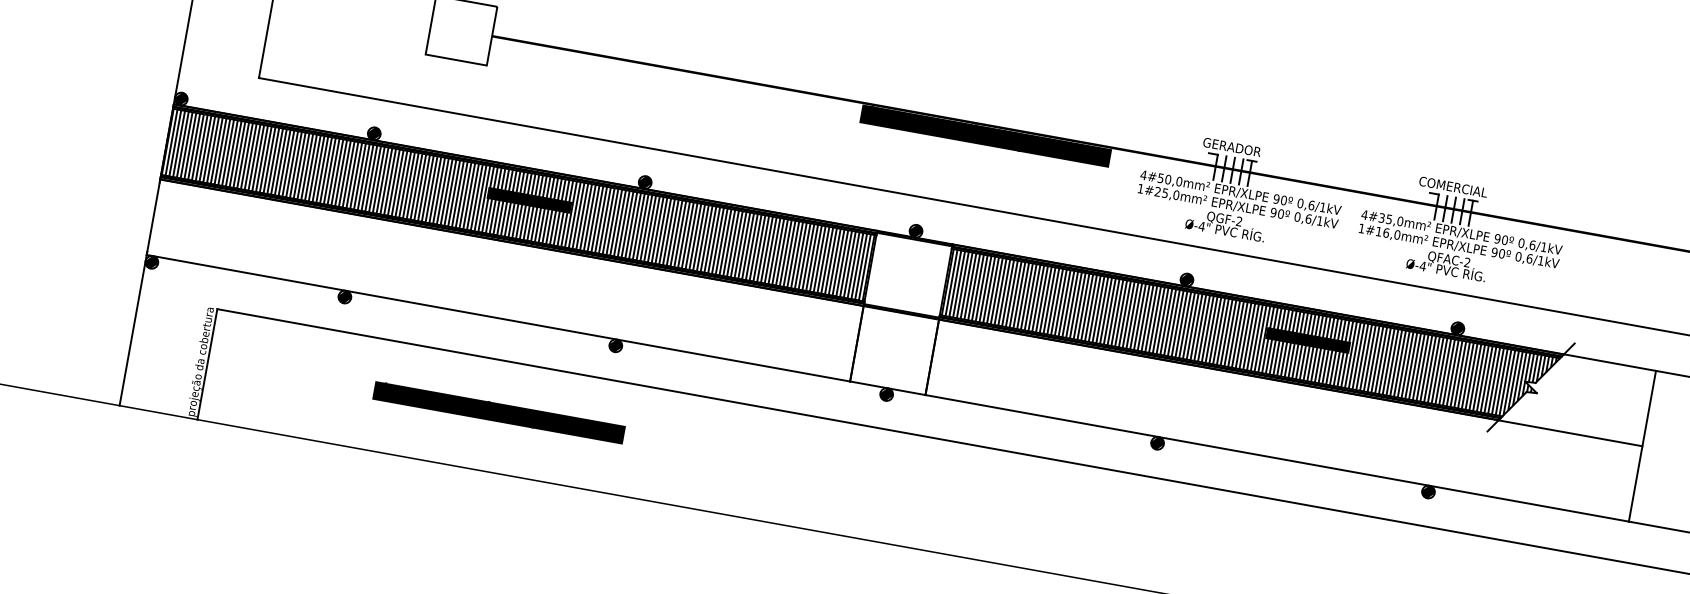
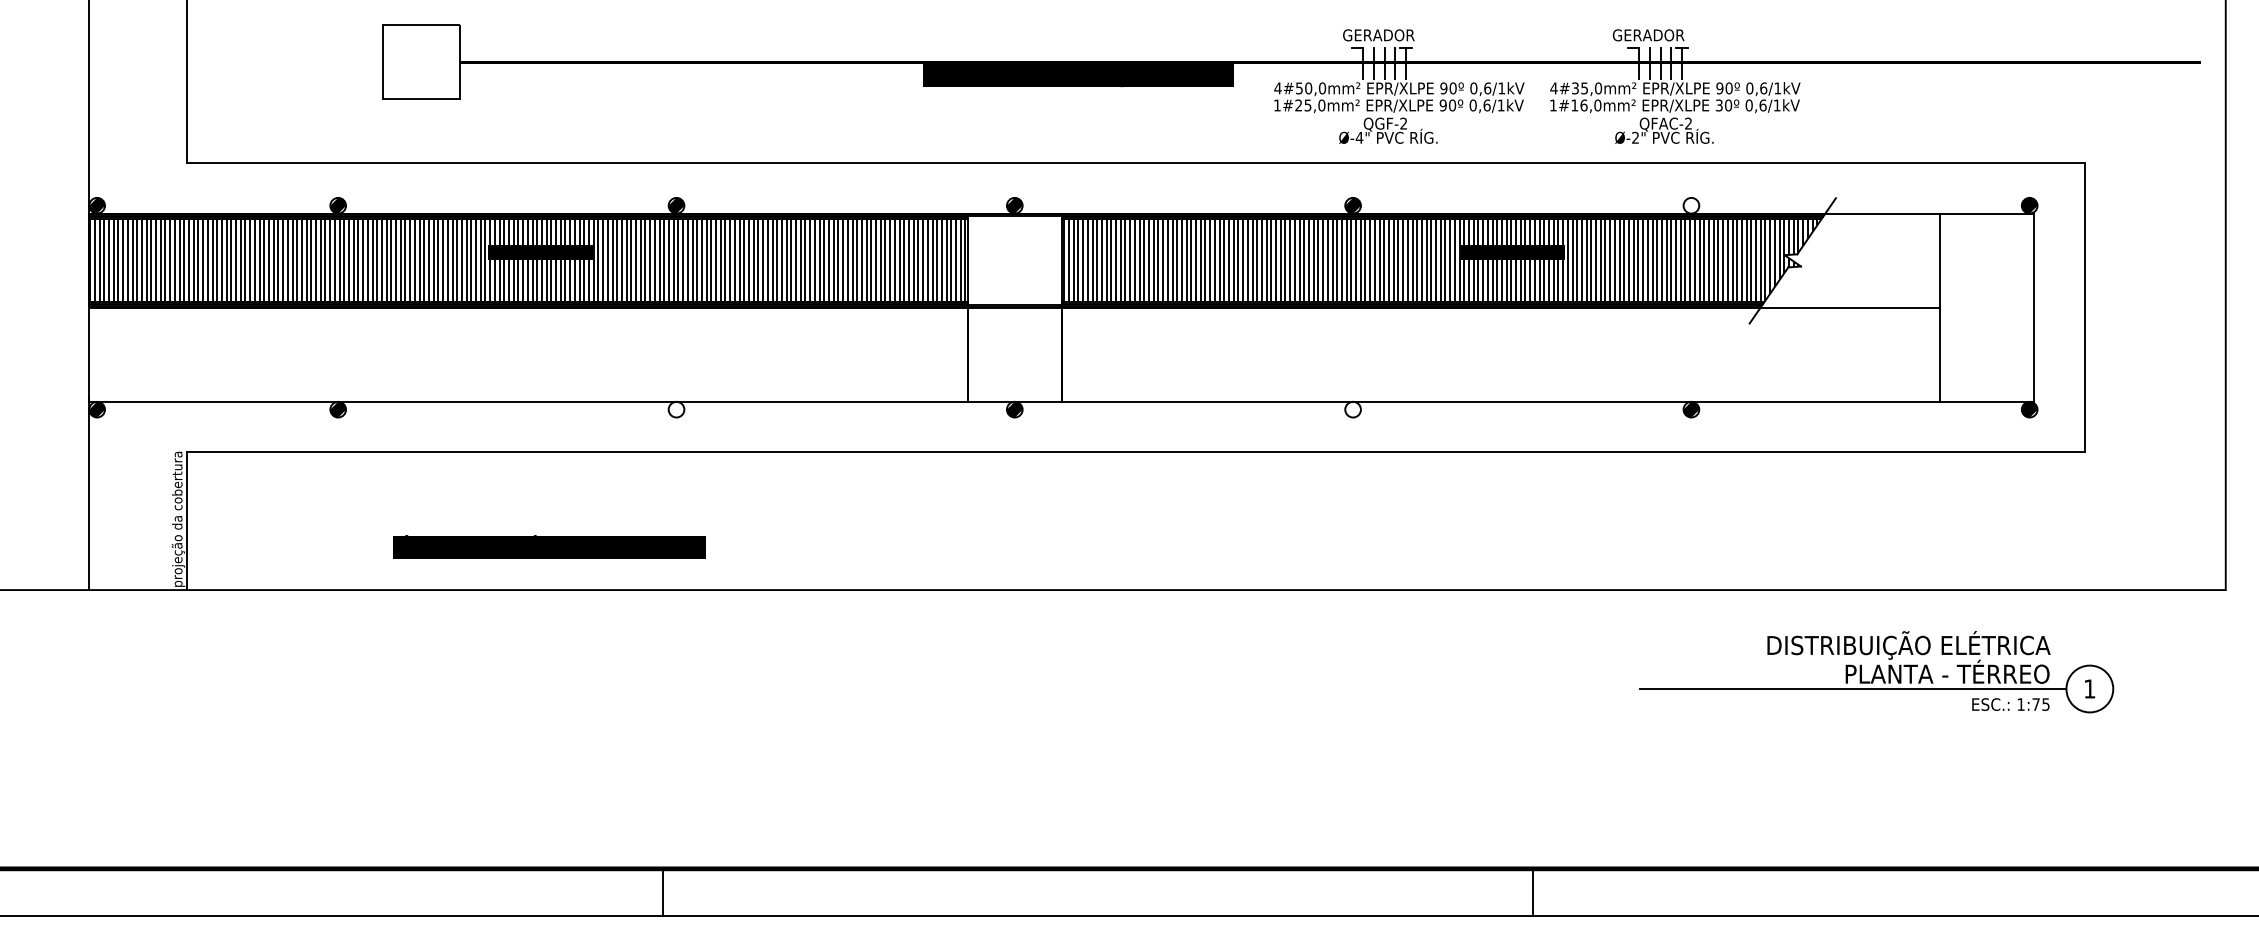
text: (1455, 187) -> (1657, 35), COMERCIAL -> GERADOR
text: (1493, 252) -> (1718, 105), 90º -> 30º
text: (1422, 266) -> (1635, 137), Ø-4" -> Ø-2"
hatch: (1457, 328) -> (1691, 205), removed
hatch: (615, 345) -> (676, 409), removed
text: (498, 412) -> (549, 546), moved
hatch: (1157, 443) -> (1352, 409), removed

